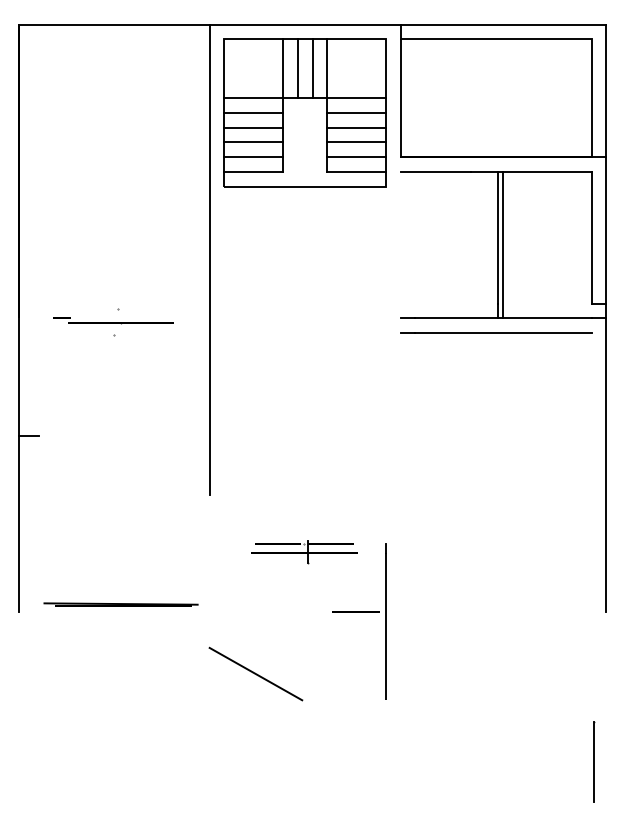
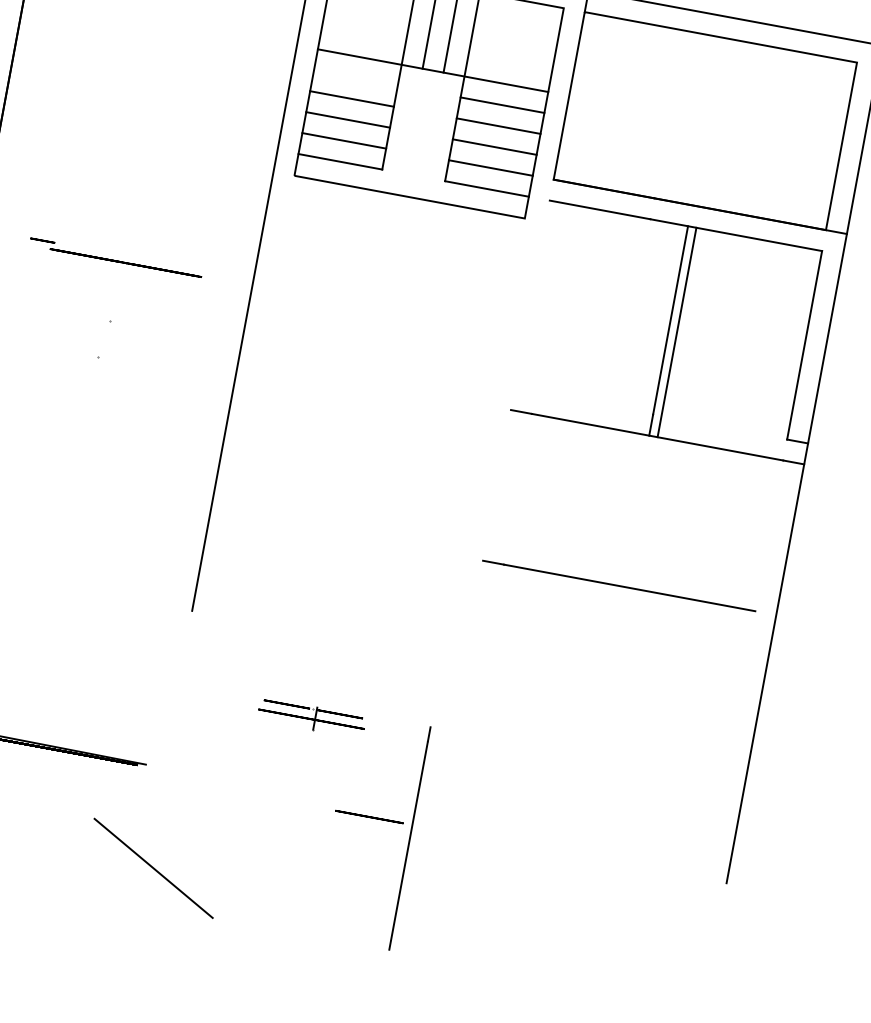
line: (253, 112) -> (355, 77), removed
part: (113, 320) -> (115, 257), moved
line: (496, 332) -> (620, 585), moved
part: (304, 552) -> (312, 718), size x0.7
line: (255, 673) -> (153, 867), moved

